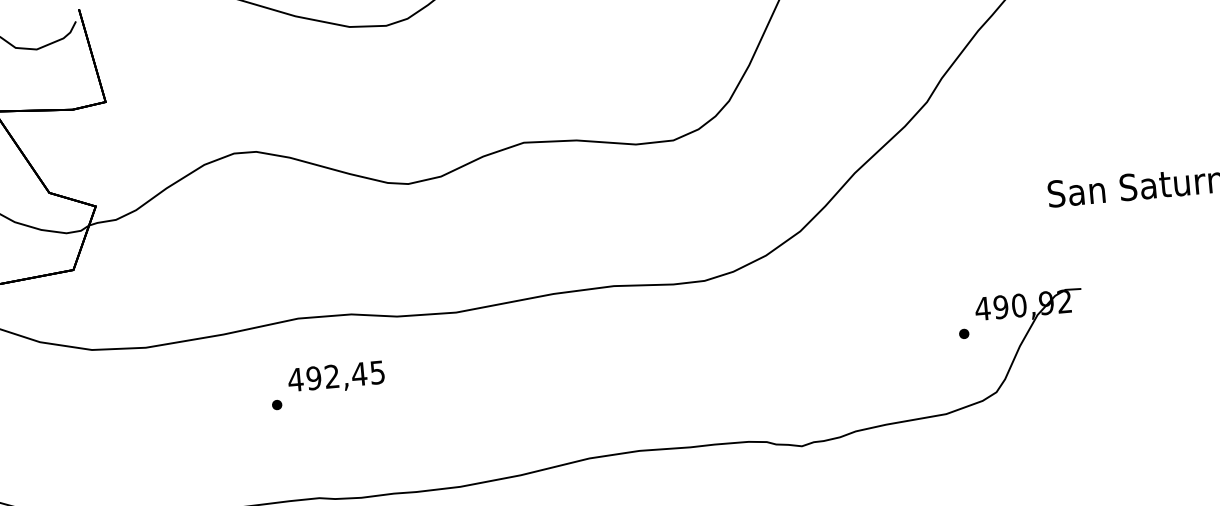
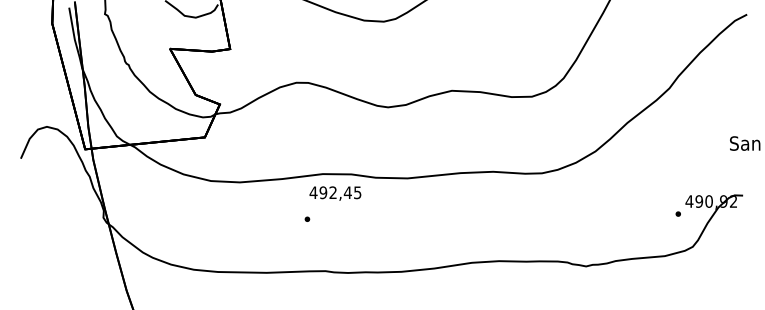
text: (336, 377) -> (335, 193), moved

